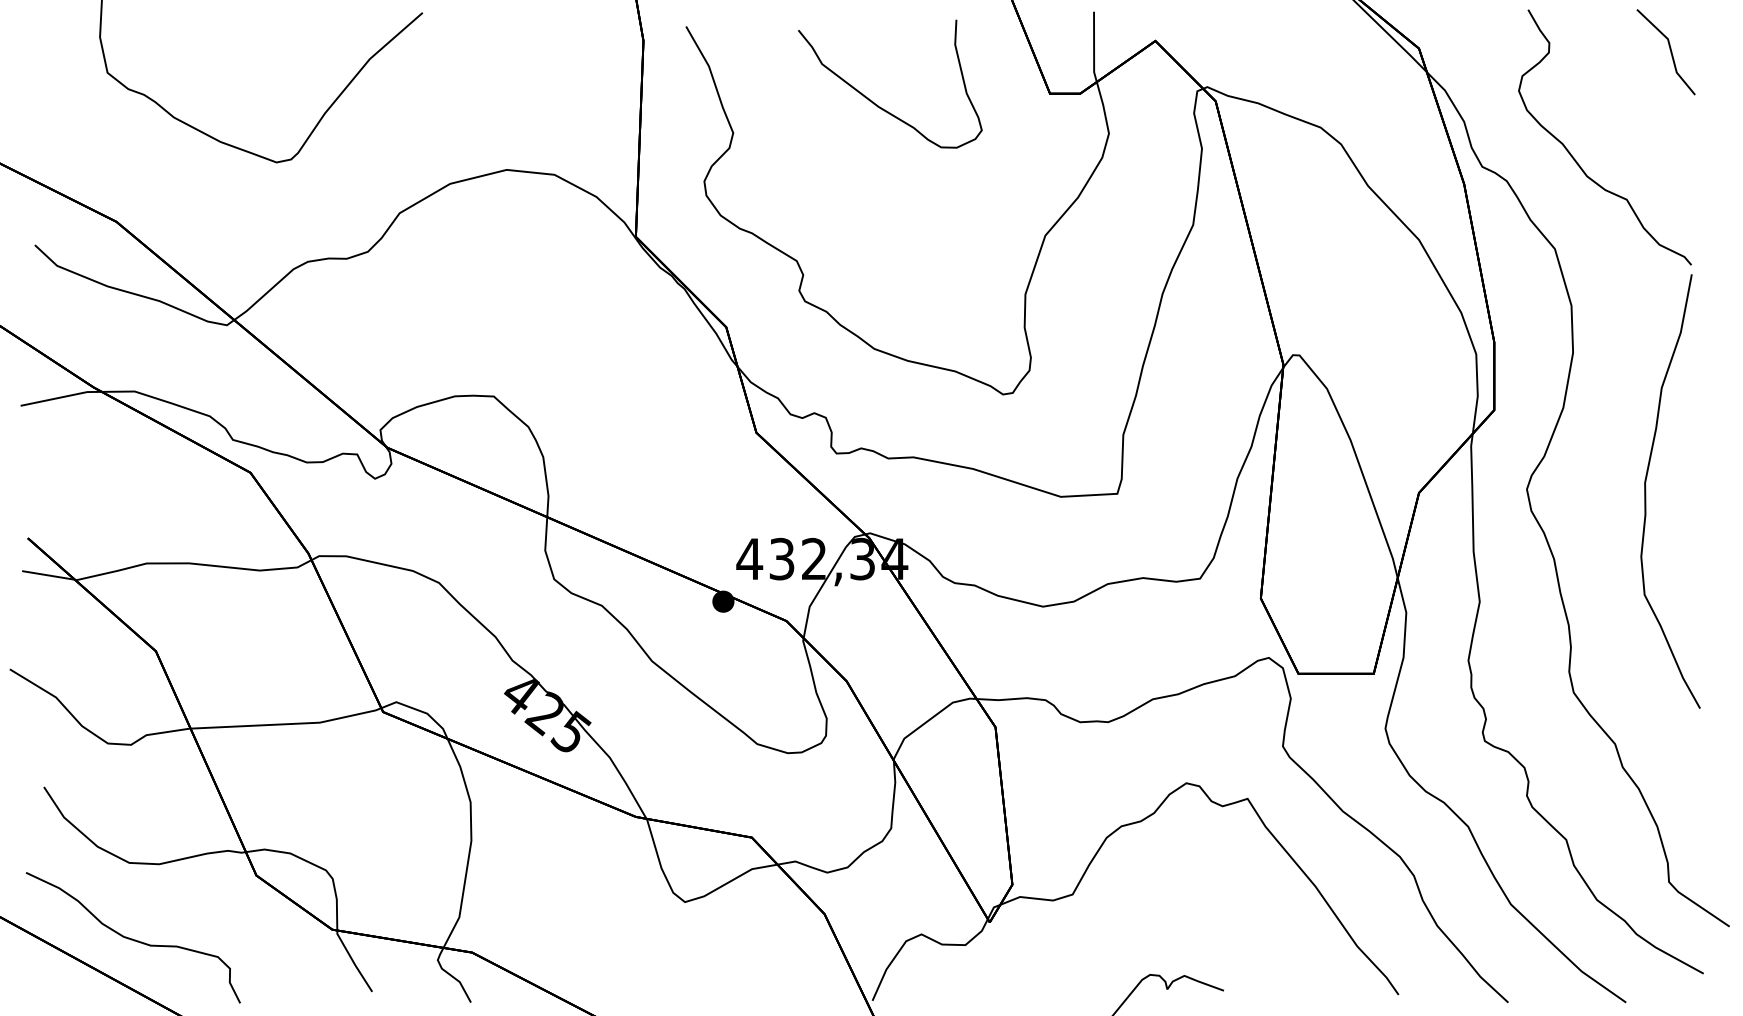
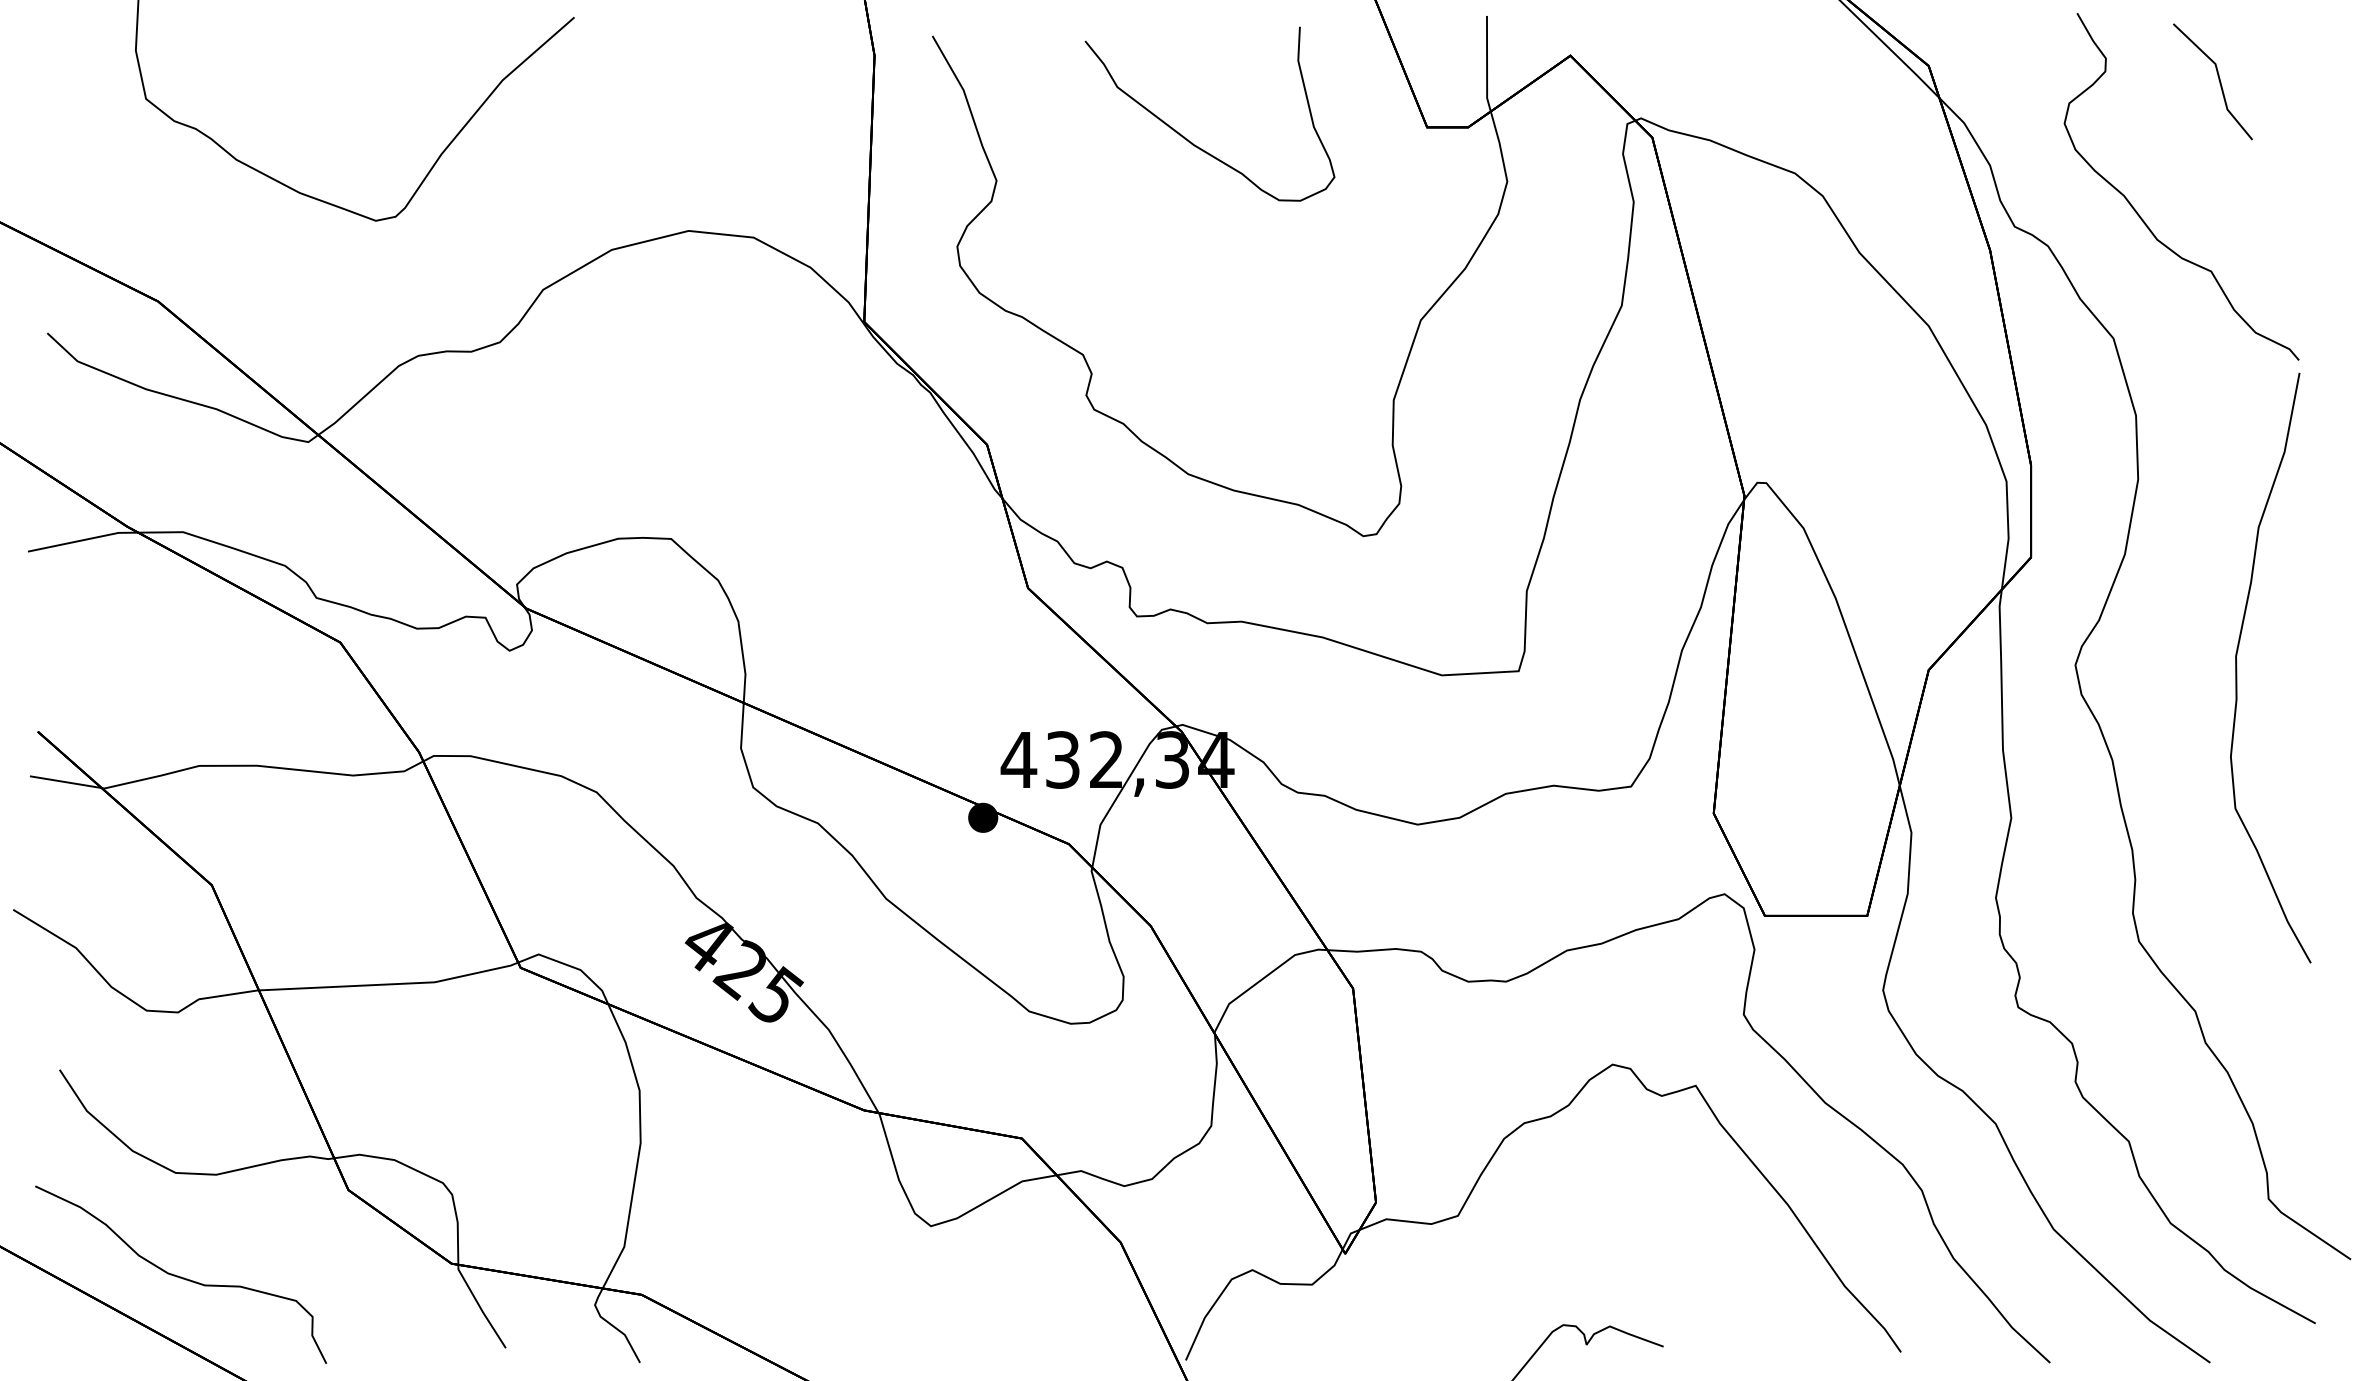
part: (1665, 52) -> (2212, 82), moved

